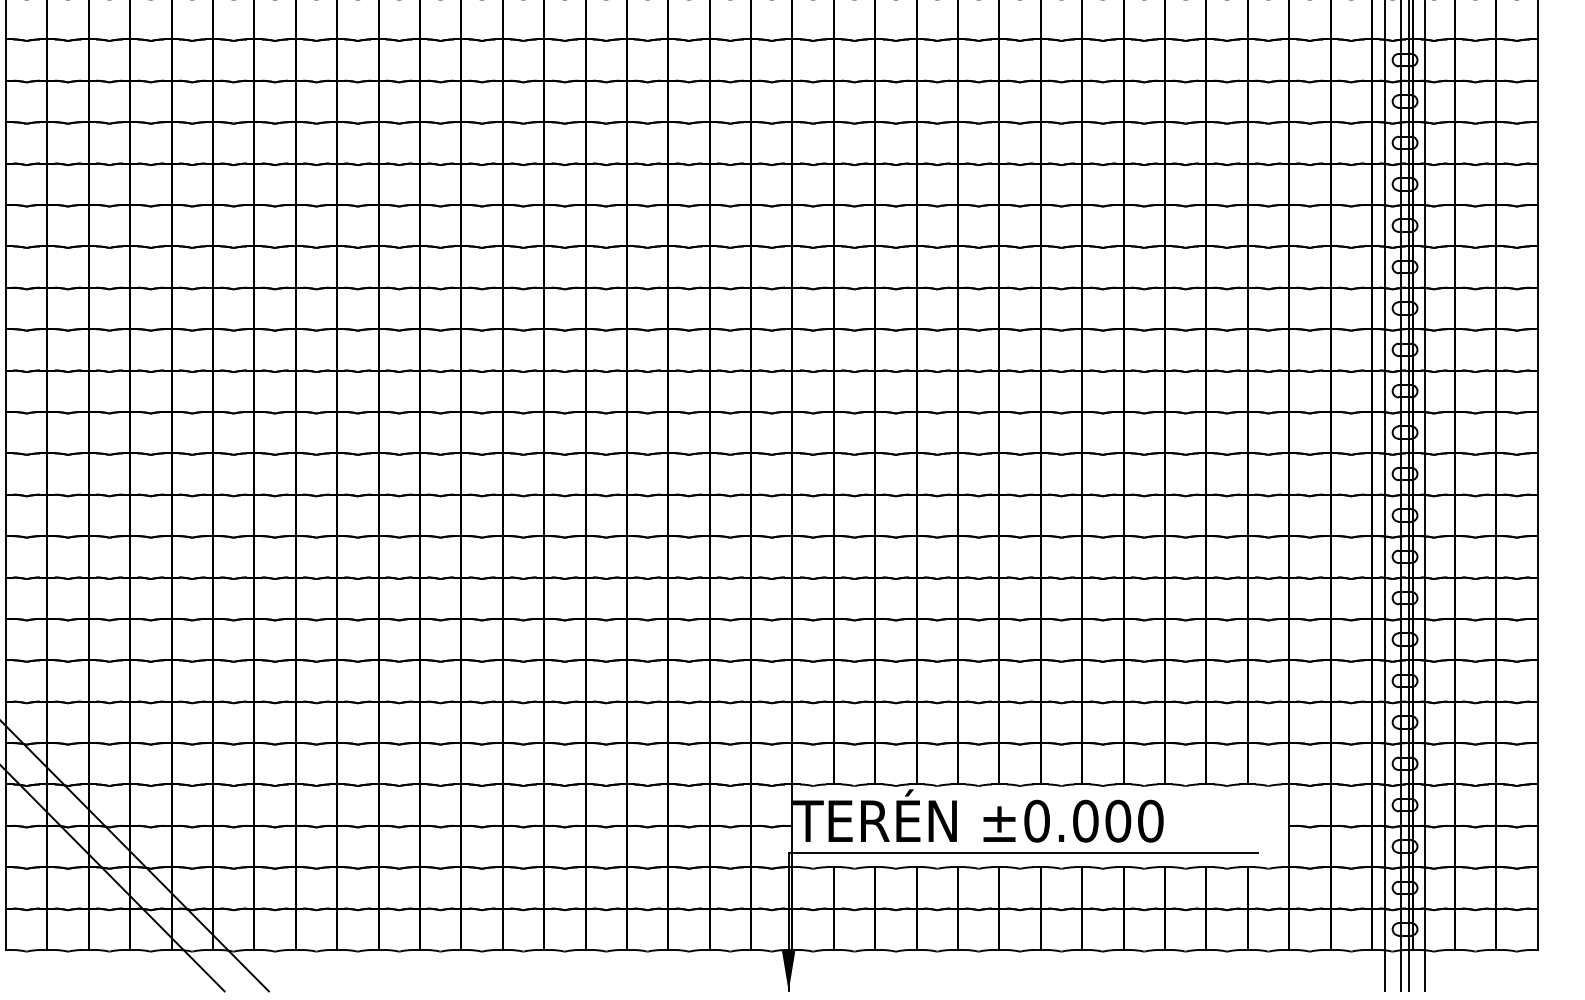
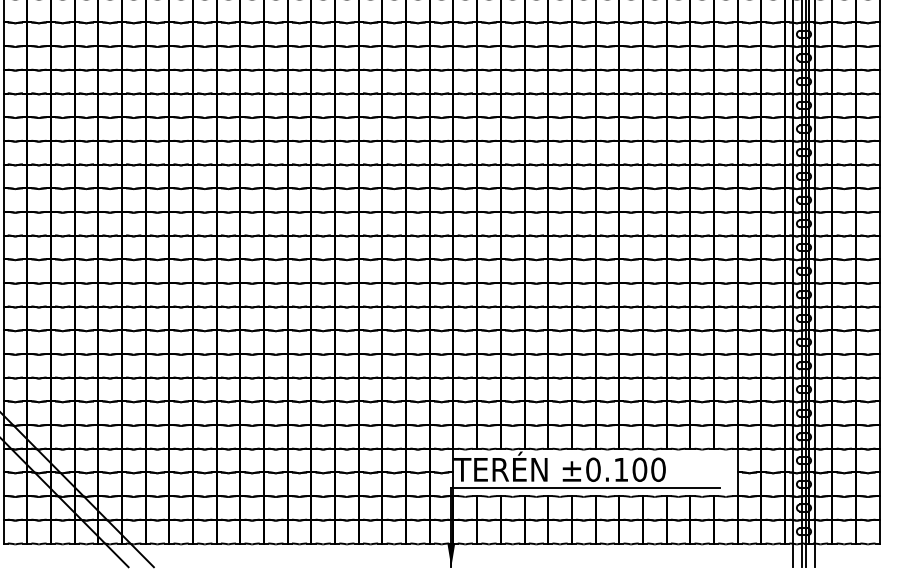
text: (1086, 820) -> (621, 469), ±0.000 -> ±0.100

